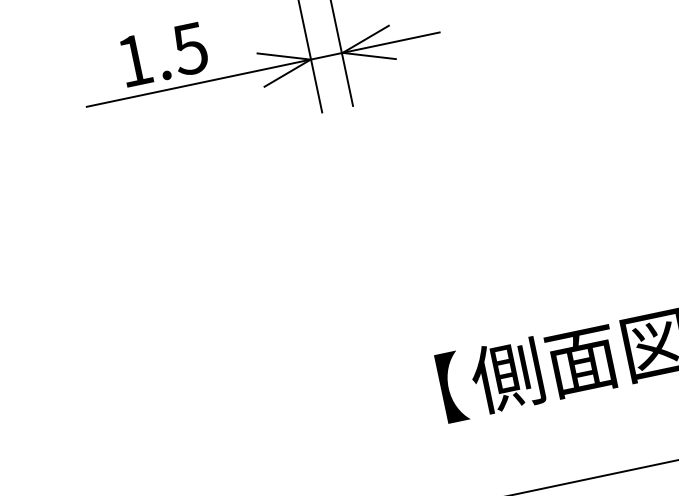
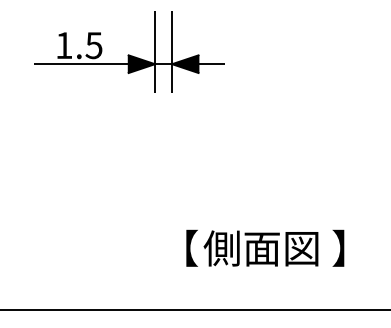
fill: (367, 48) -> (185, 64), added
fill: (285, 65) -> (141, 64), added

